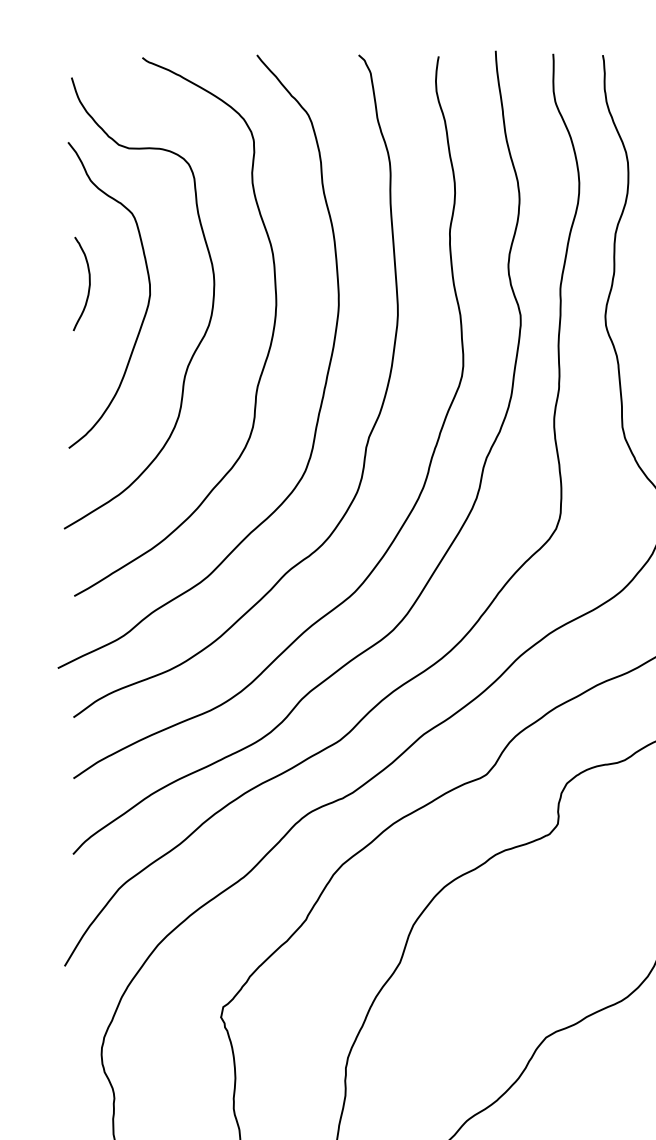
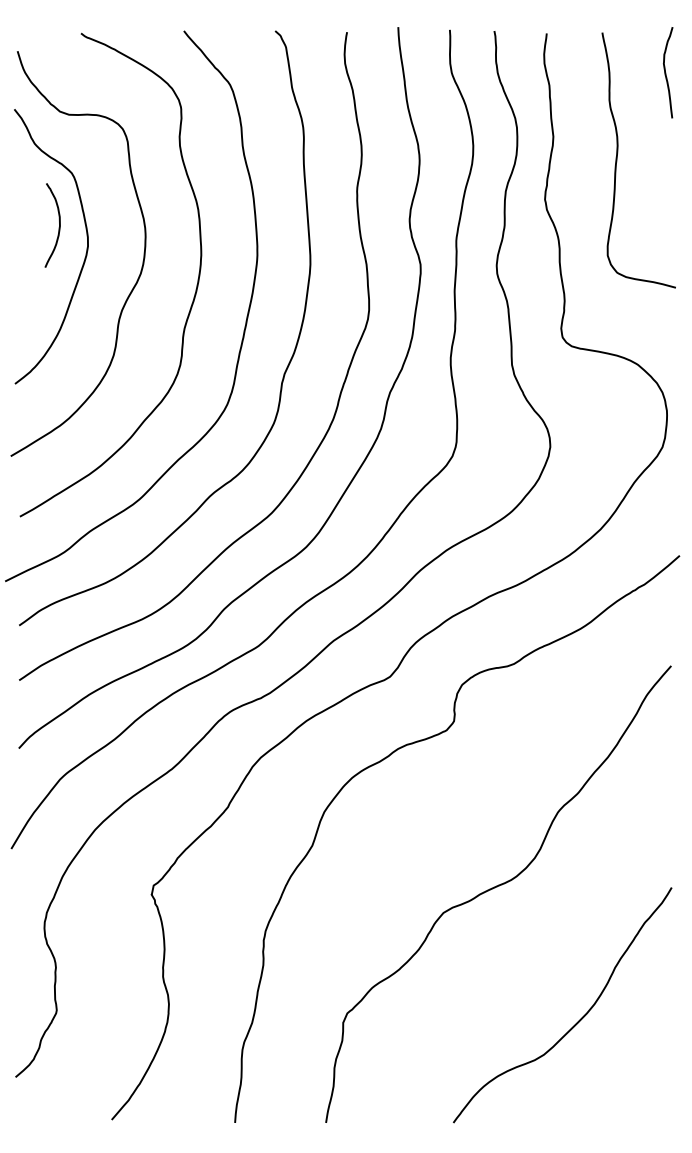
curve: (88, 286) -> (58, 227), moved

